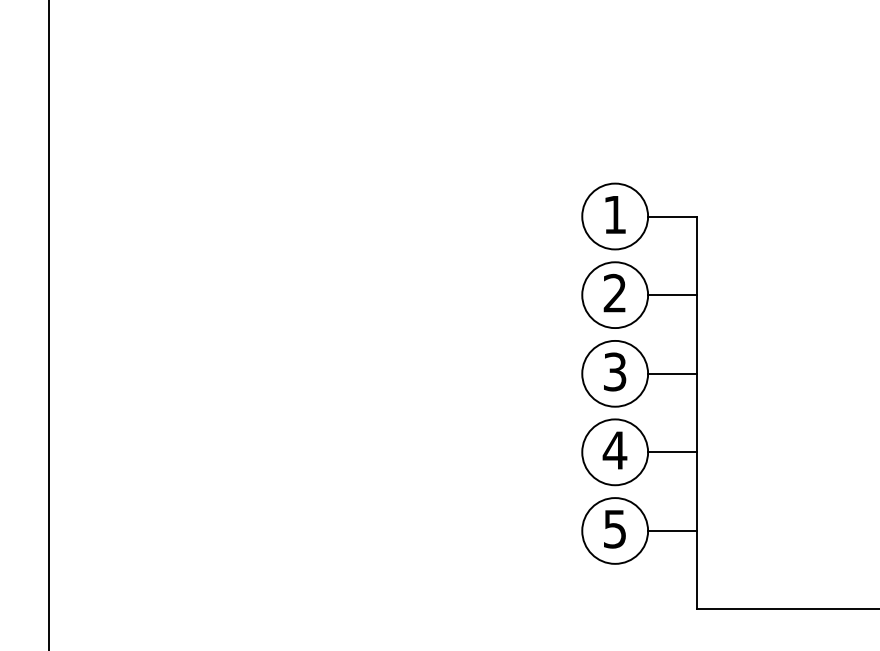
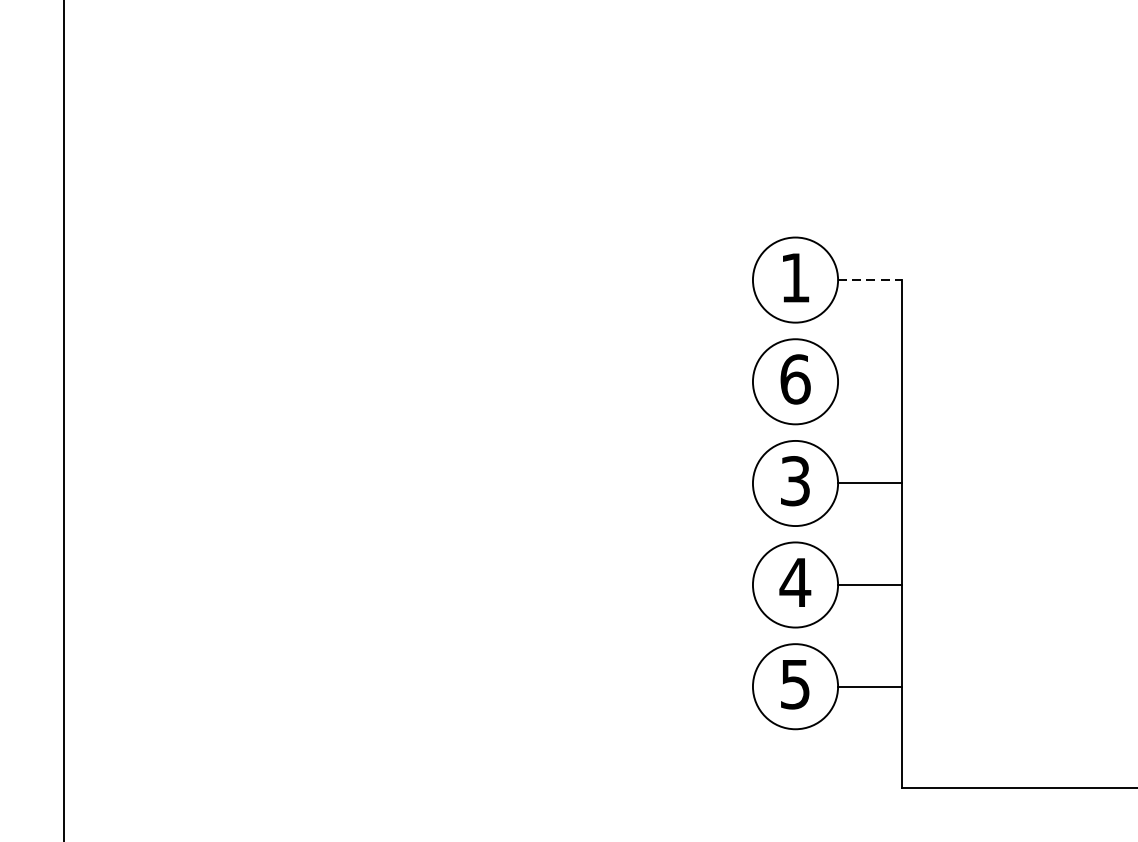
line: (672, 216) -> (869, 280), solid -> dashed
text: (614, 292) -> (794, 378), 2 -> 6
line: (672, 295) -> (869, 382), removed

